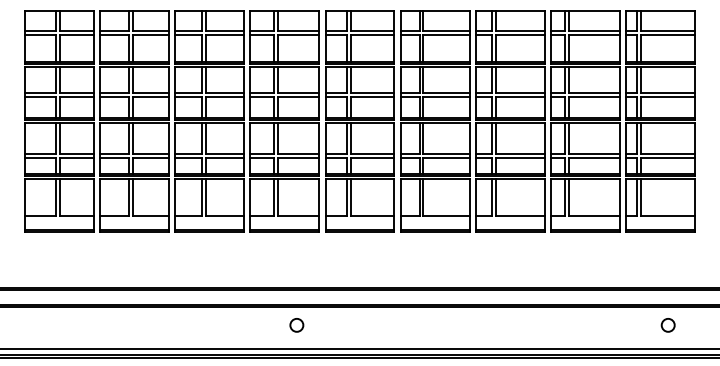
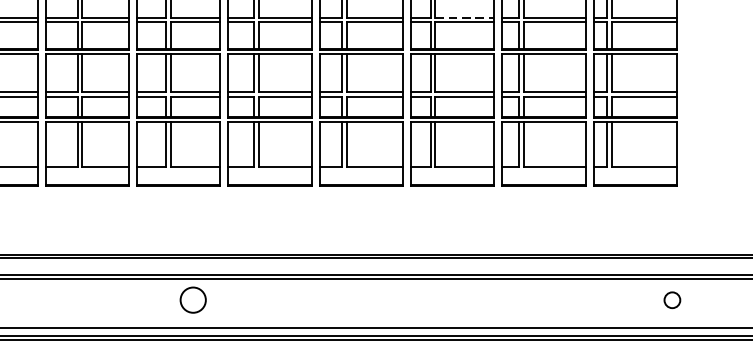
line: (520, 92) -> (465, 17), solid -> dashed
circle: (296, 325) -> (192, 300), size x1.6
circle: (667, 325) -> (671, 300), moved

